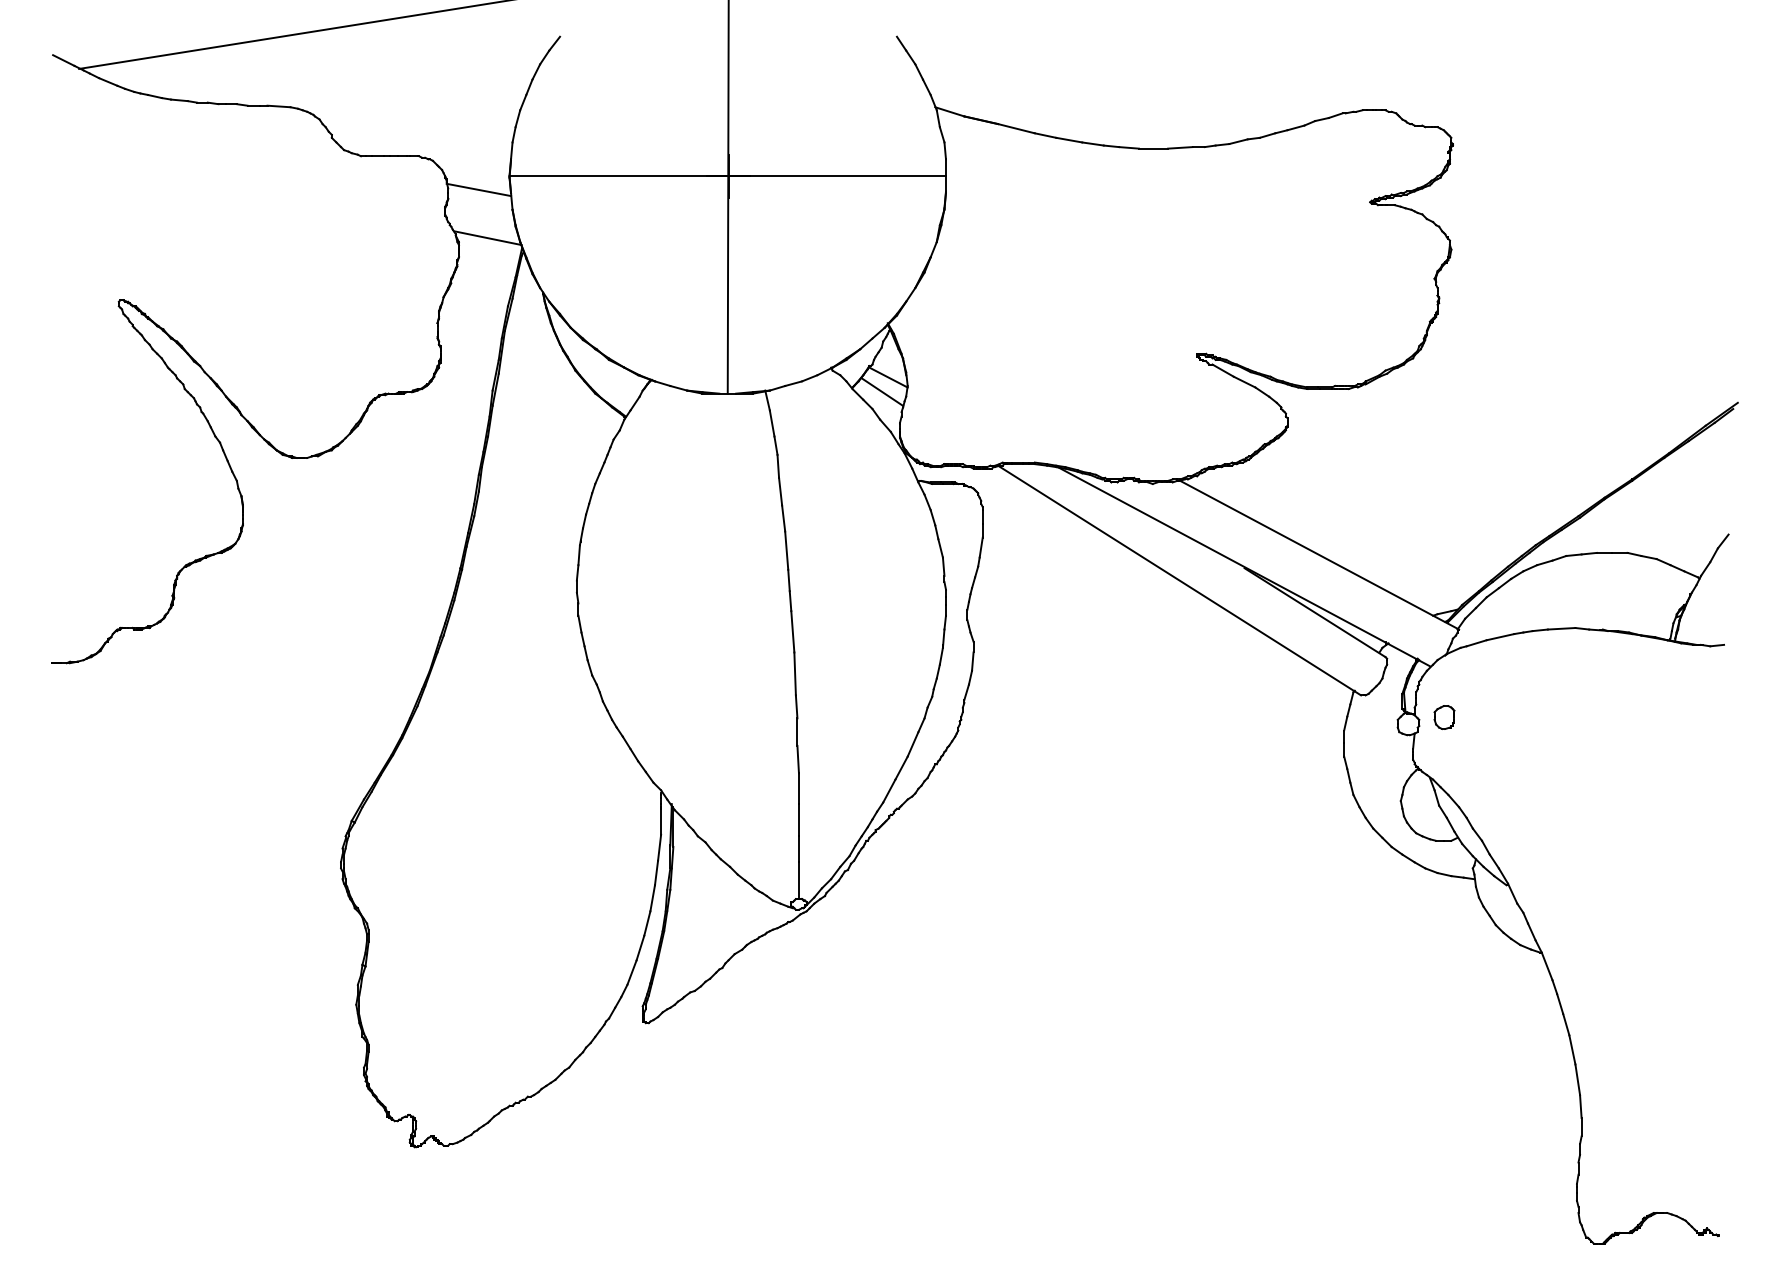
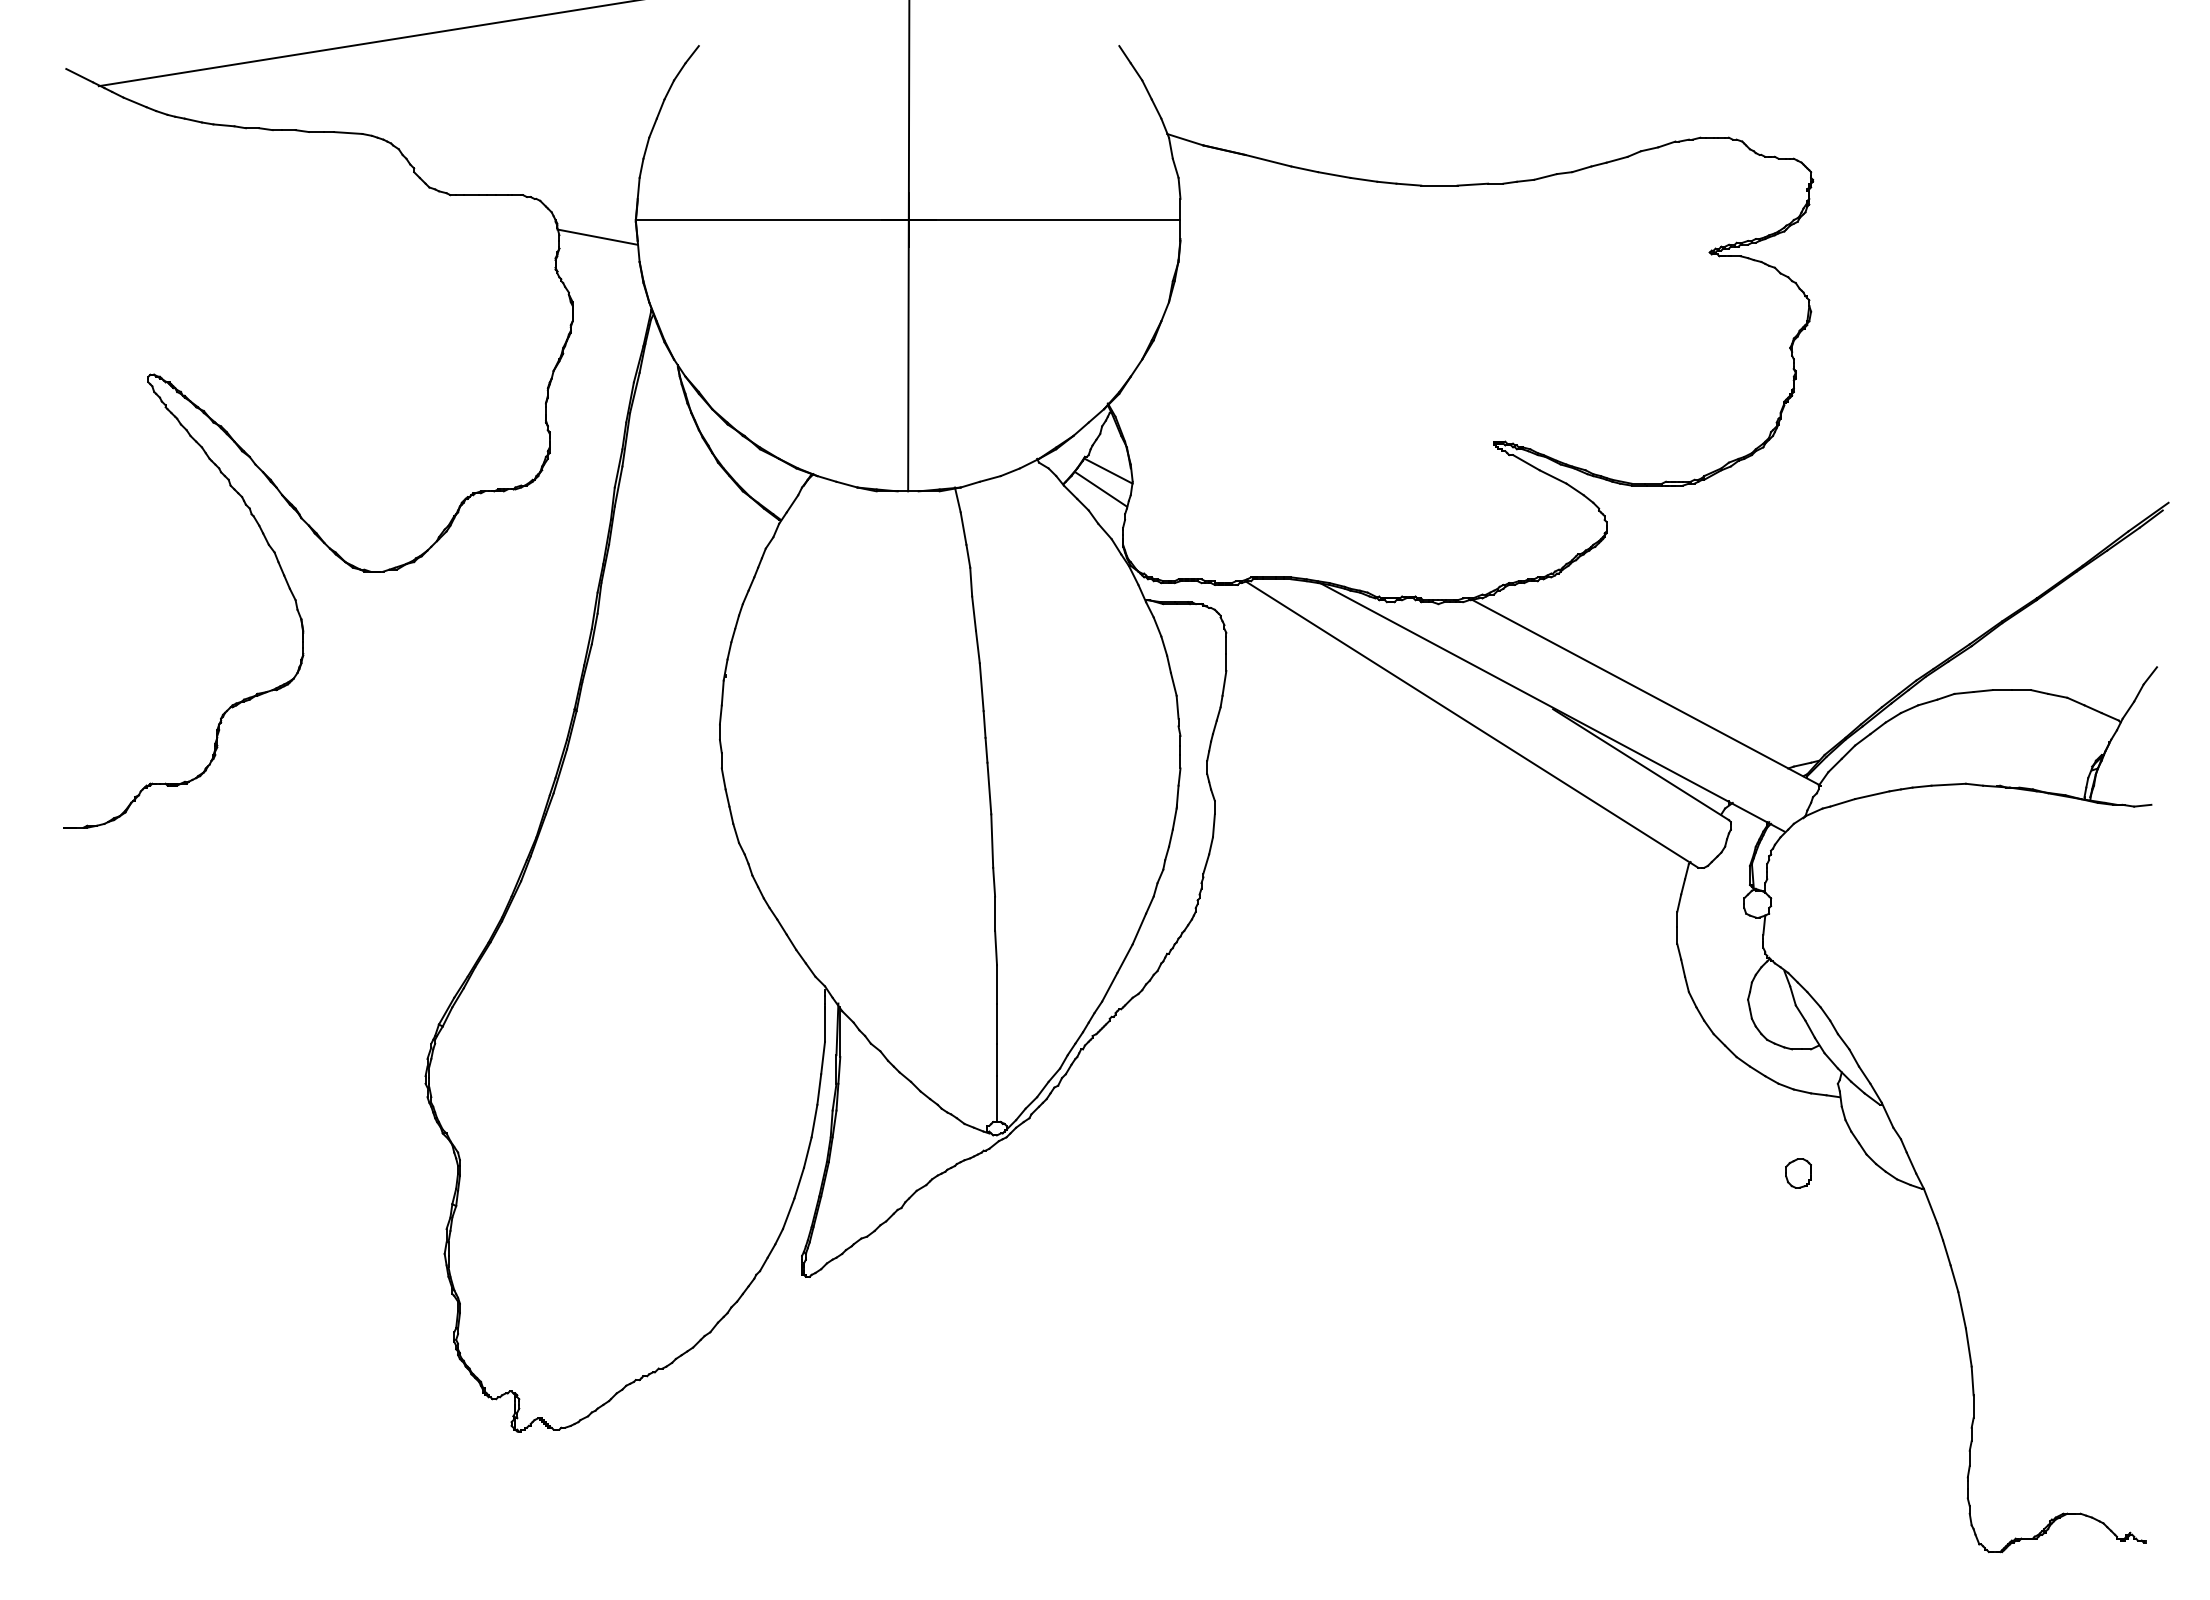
line: (488, 237) -> (609, 296), removed
part: (1444, 717) -> (1798, 1173), moved

